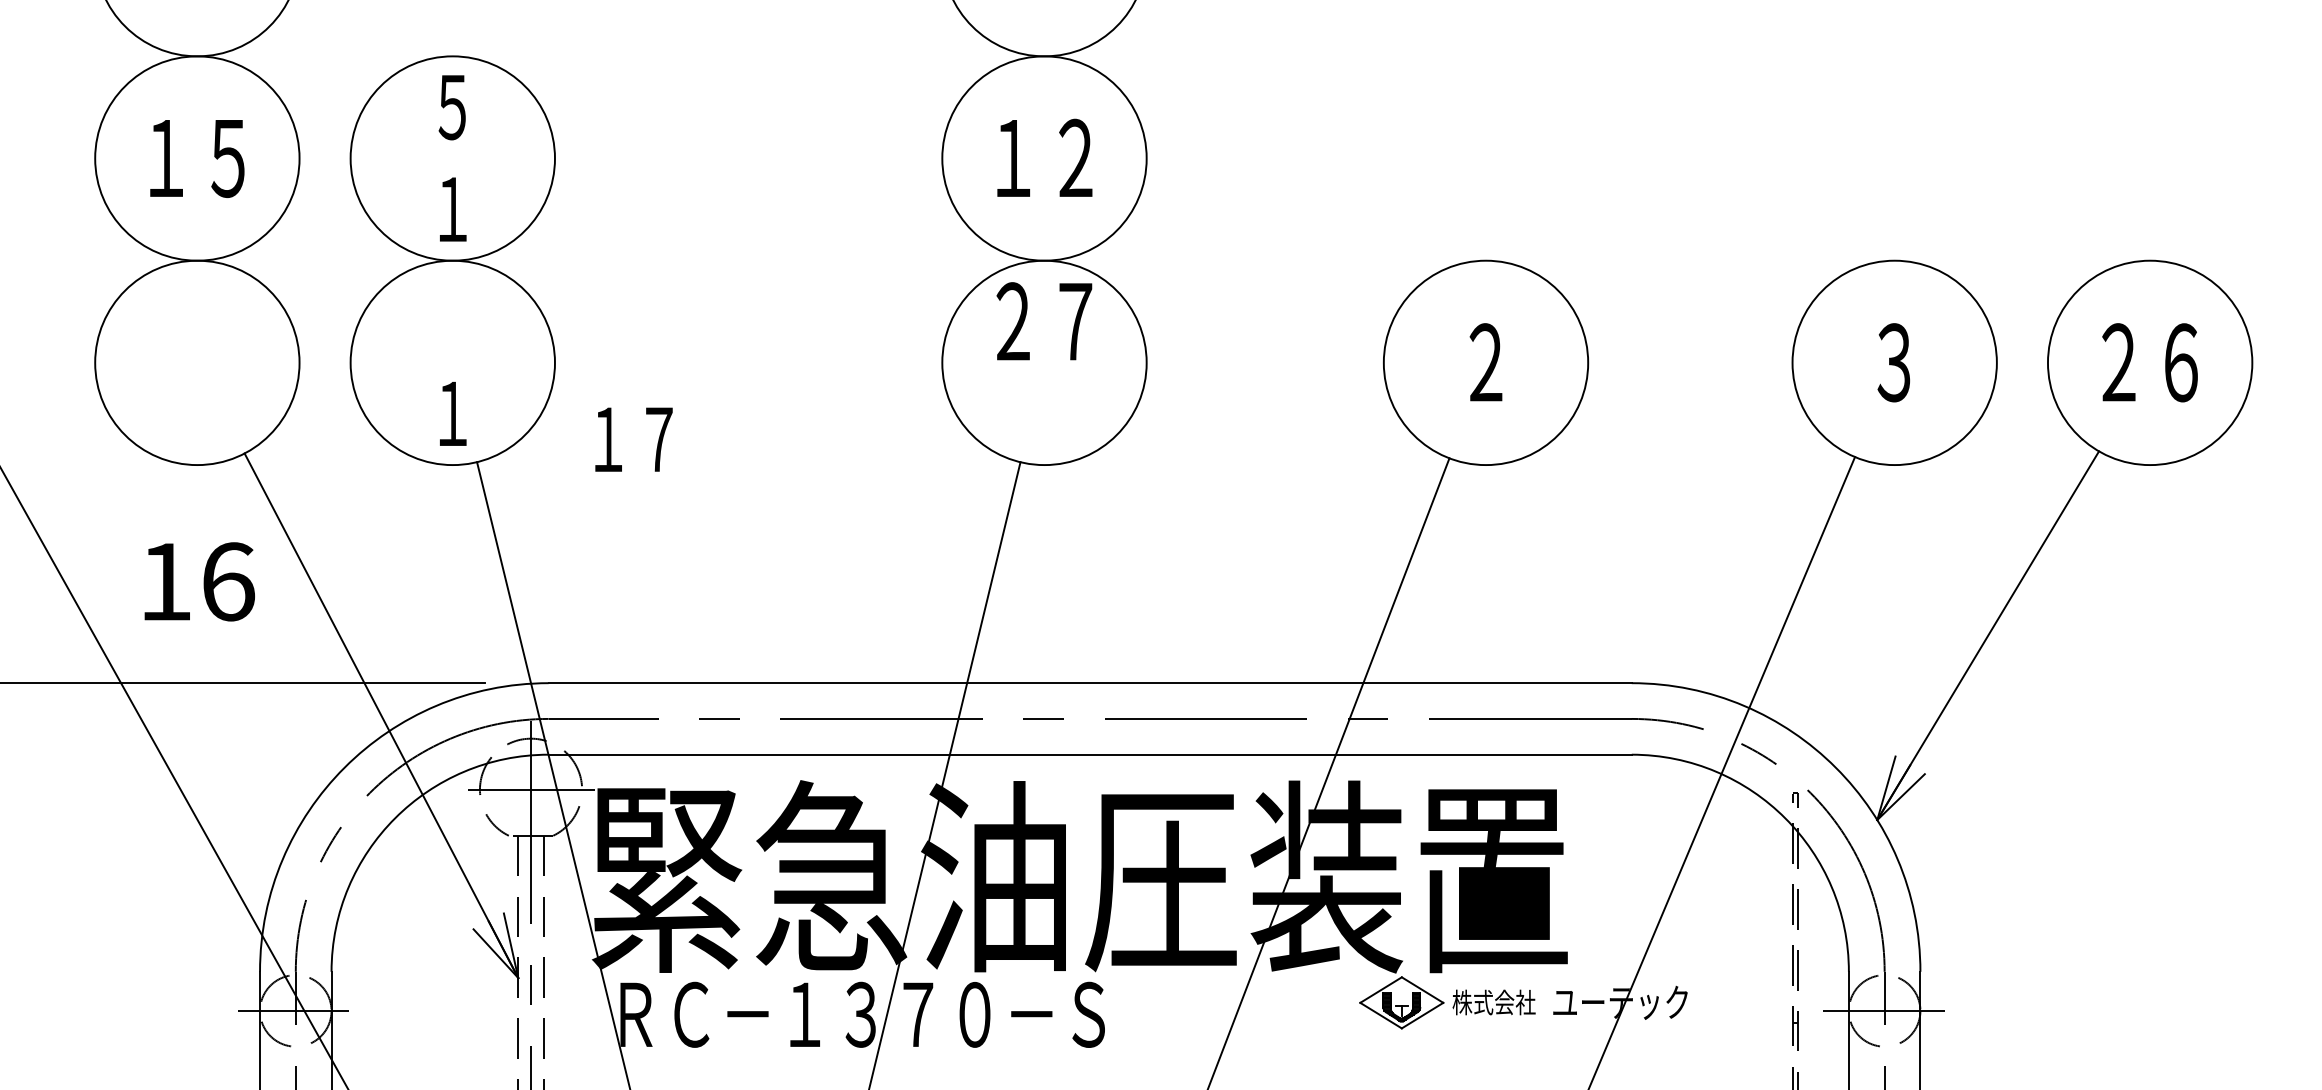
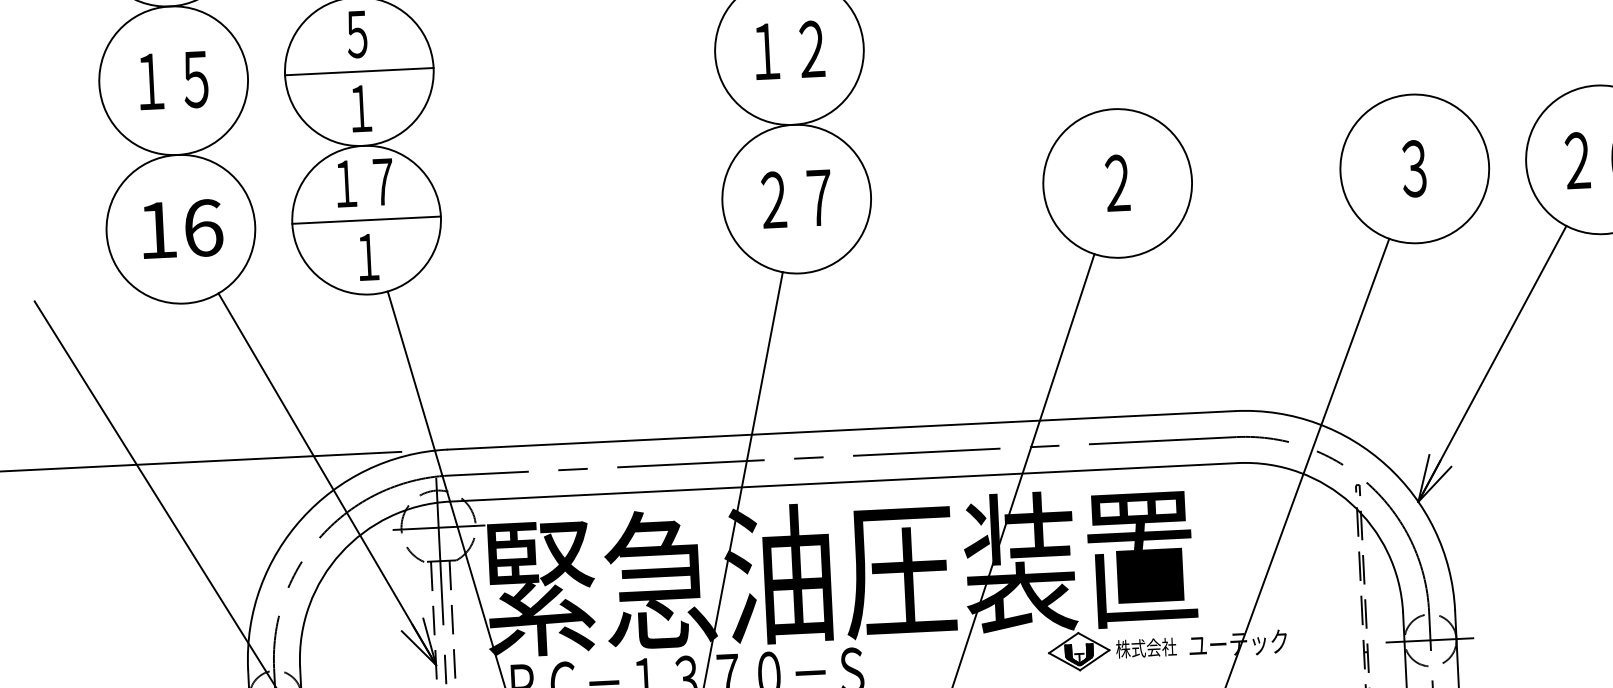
line: (452, 158) -> (359, 71), added
text: (1044, 321) -> (796, 198), moved
line: (452, 362) -> (366, 219), added
text: (633, 439) -> (364, 182), moved
text: (199, 581) -> (182, 228), moved

